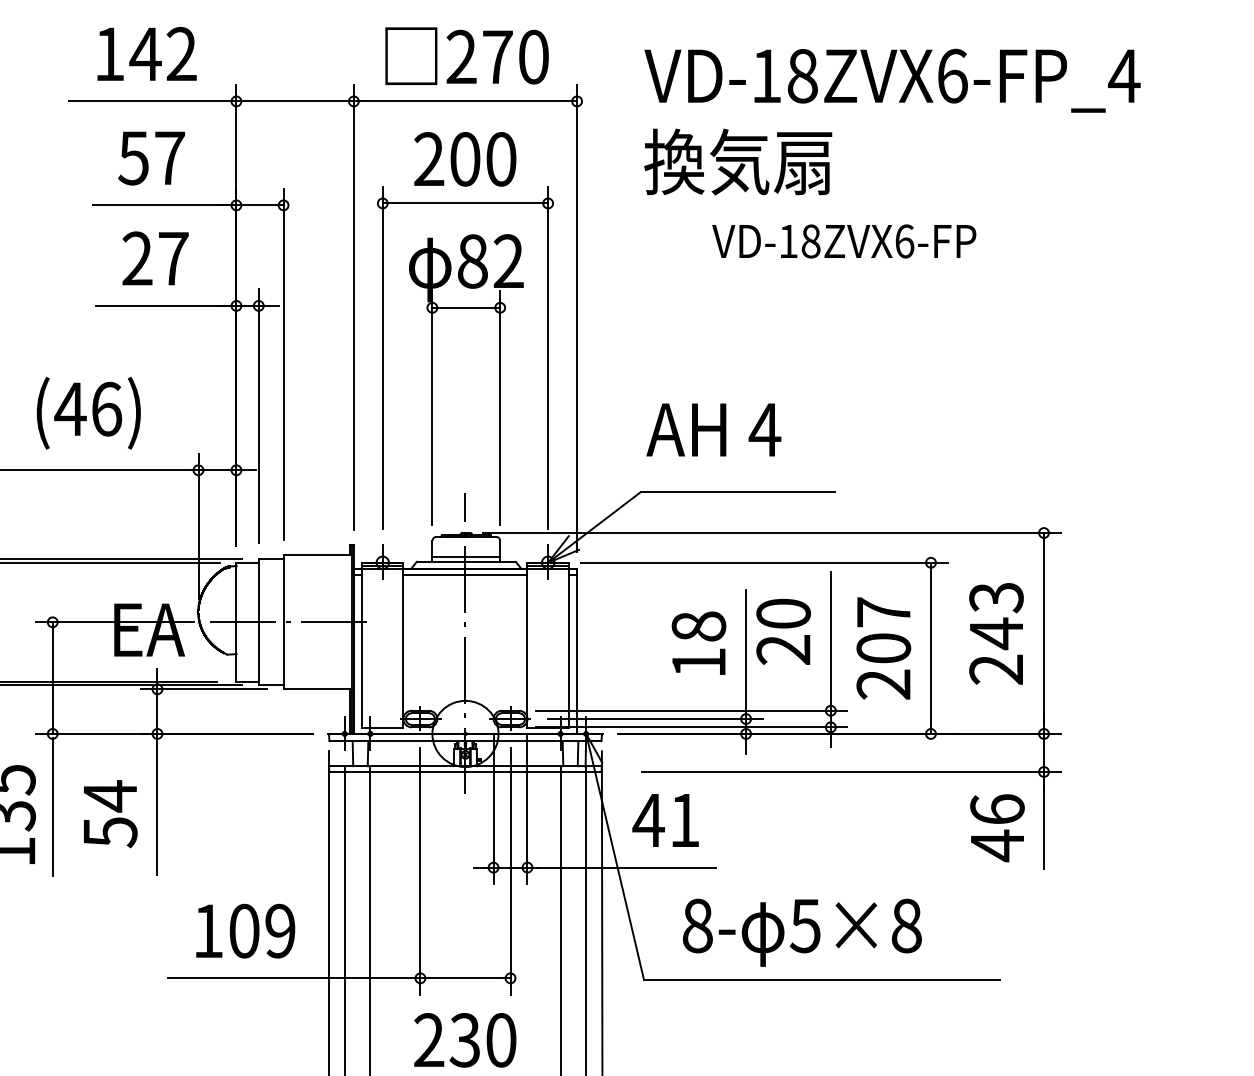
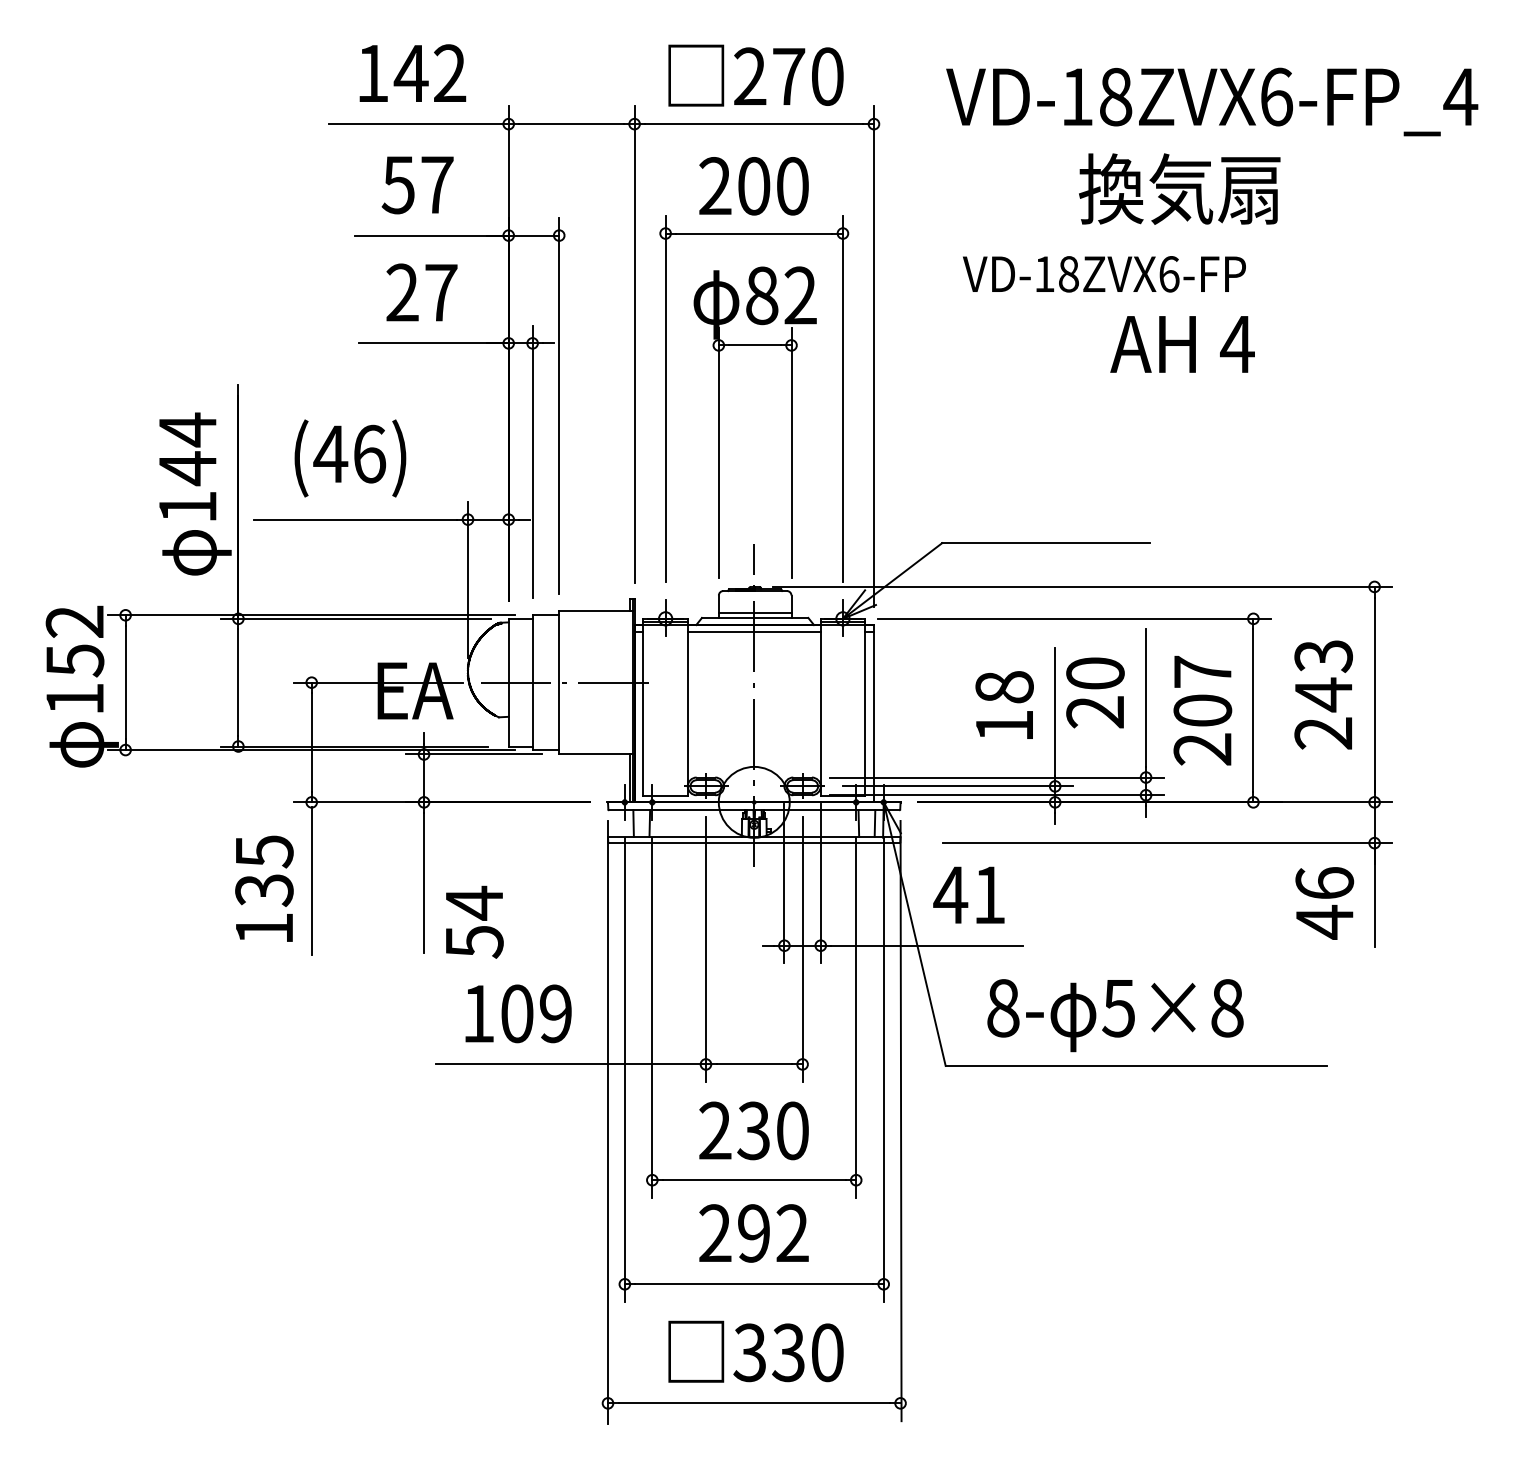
text: (737, 161) -> (1179, 188), moved
text: (844, 241) -> (1104, 274), moved
text: (713, 430) -> (1182, 344), moved
text: (110, 813) -> (474, 921), moved

